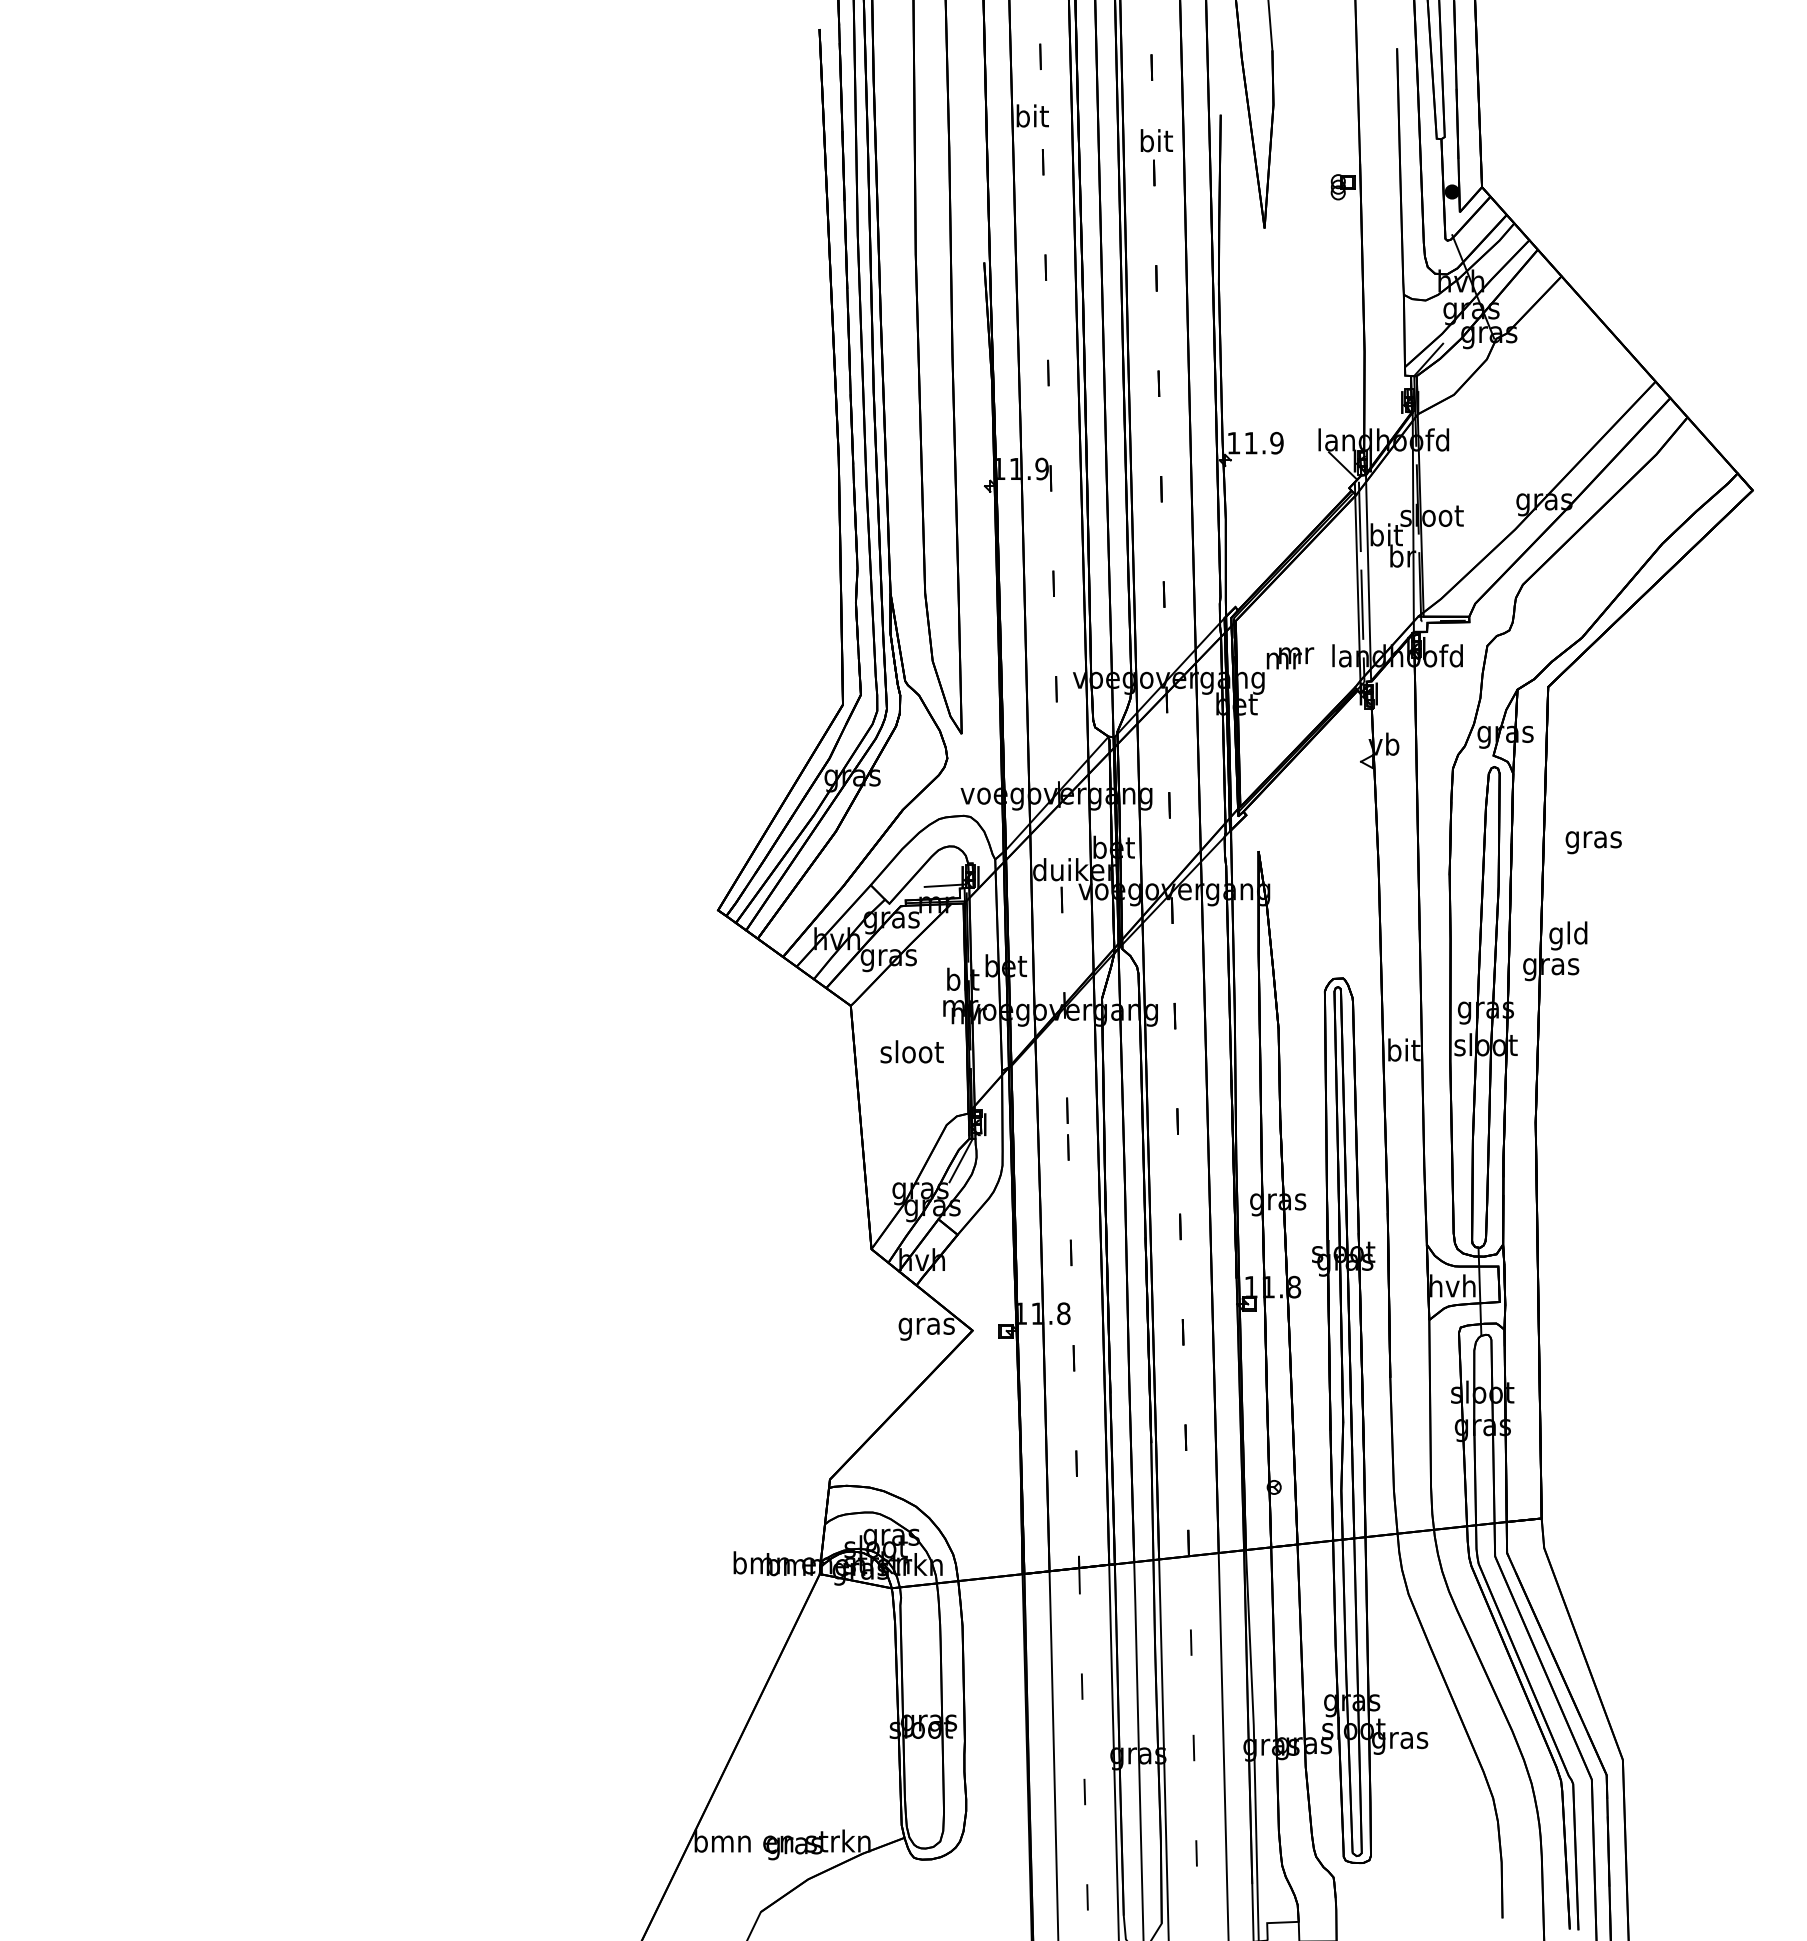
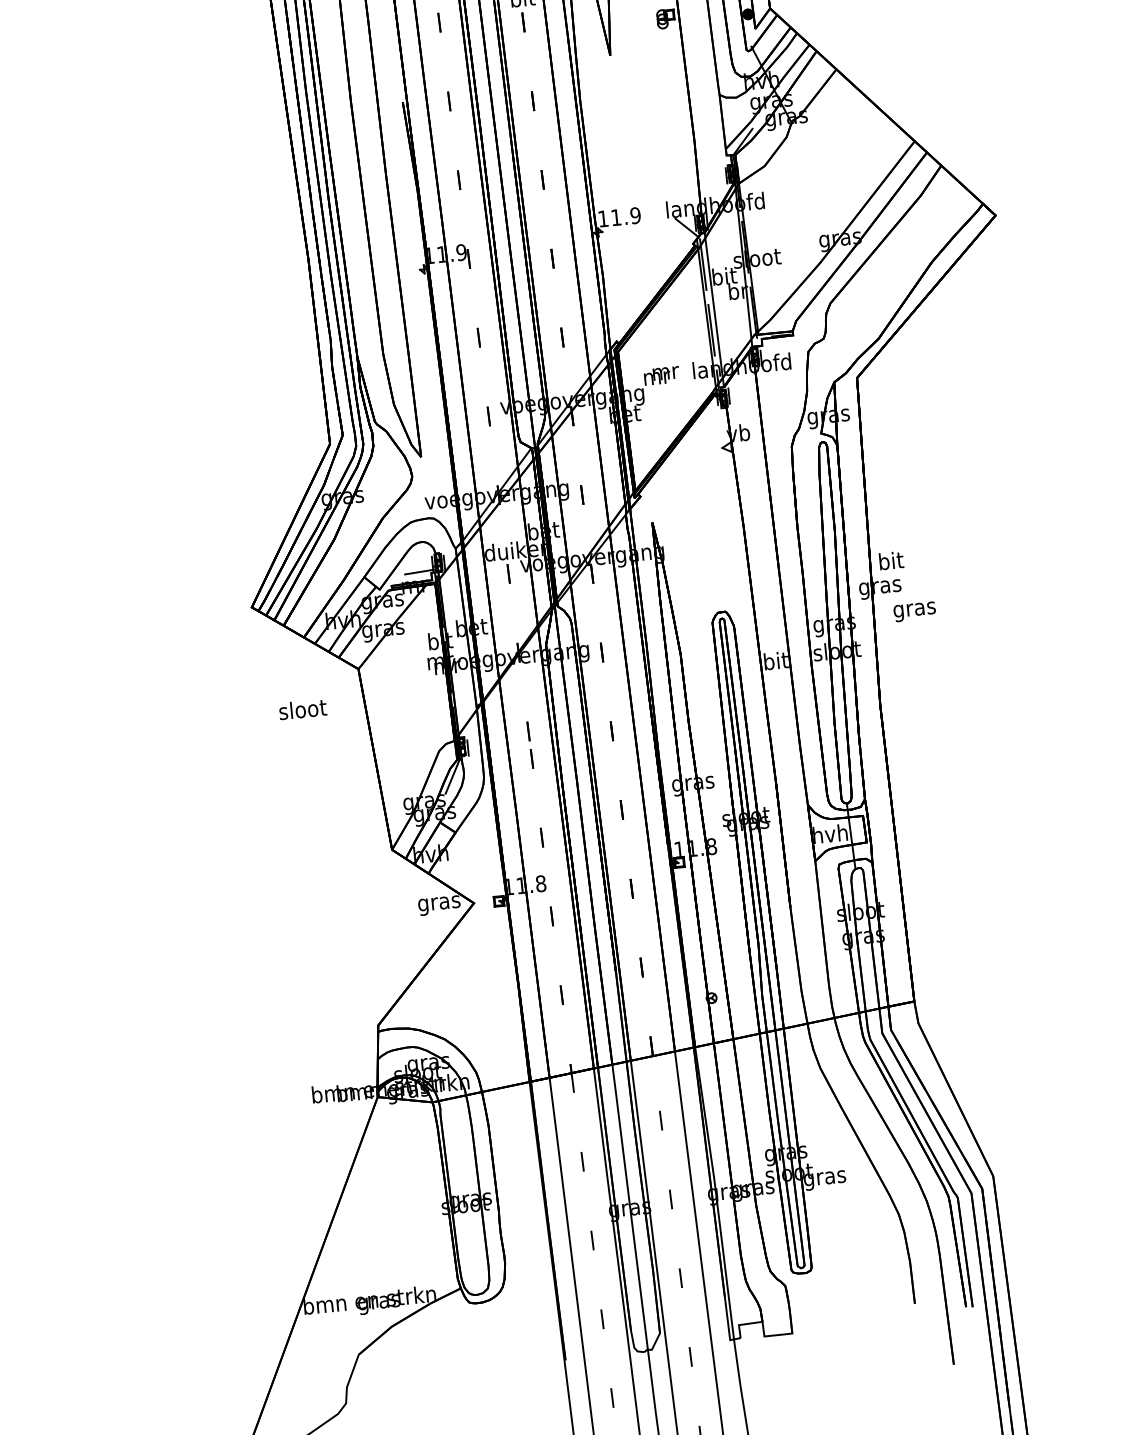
text: (1593, 842) -> (914, 611), moved
text: (1568, 935) -> (890, 562), gld -> bit
text: (911, 1051) -> (302, 709), moved

